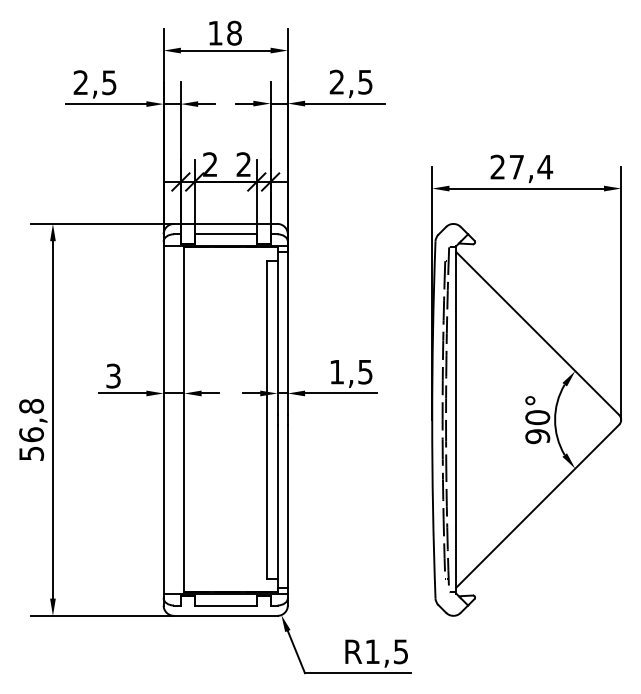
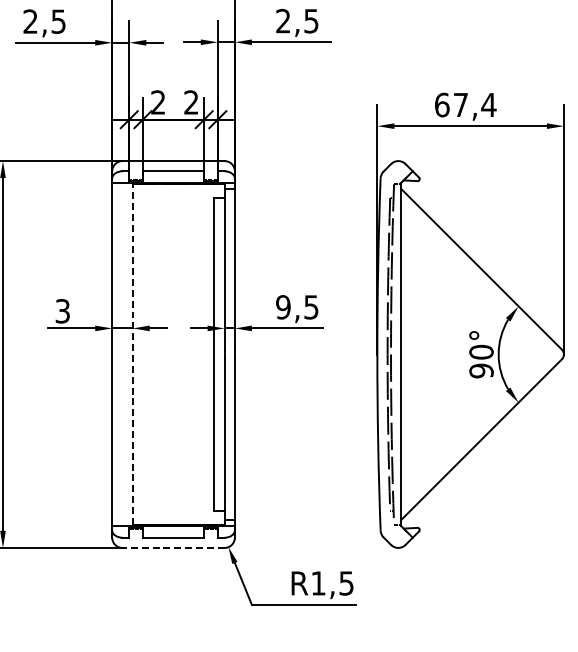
text: (497, 166) -> (441, 104), 27,4 -> 67,4
text: (336, 371) -> (282, 306), 1,5 -> 9,5
line: (184, 419) -> (132, 354), solid -> dashed
line: (225, 615) -> (173, 547), solid -> dashed

